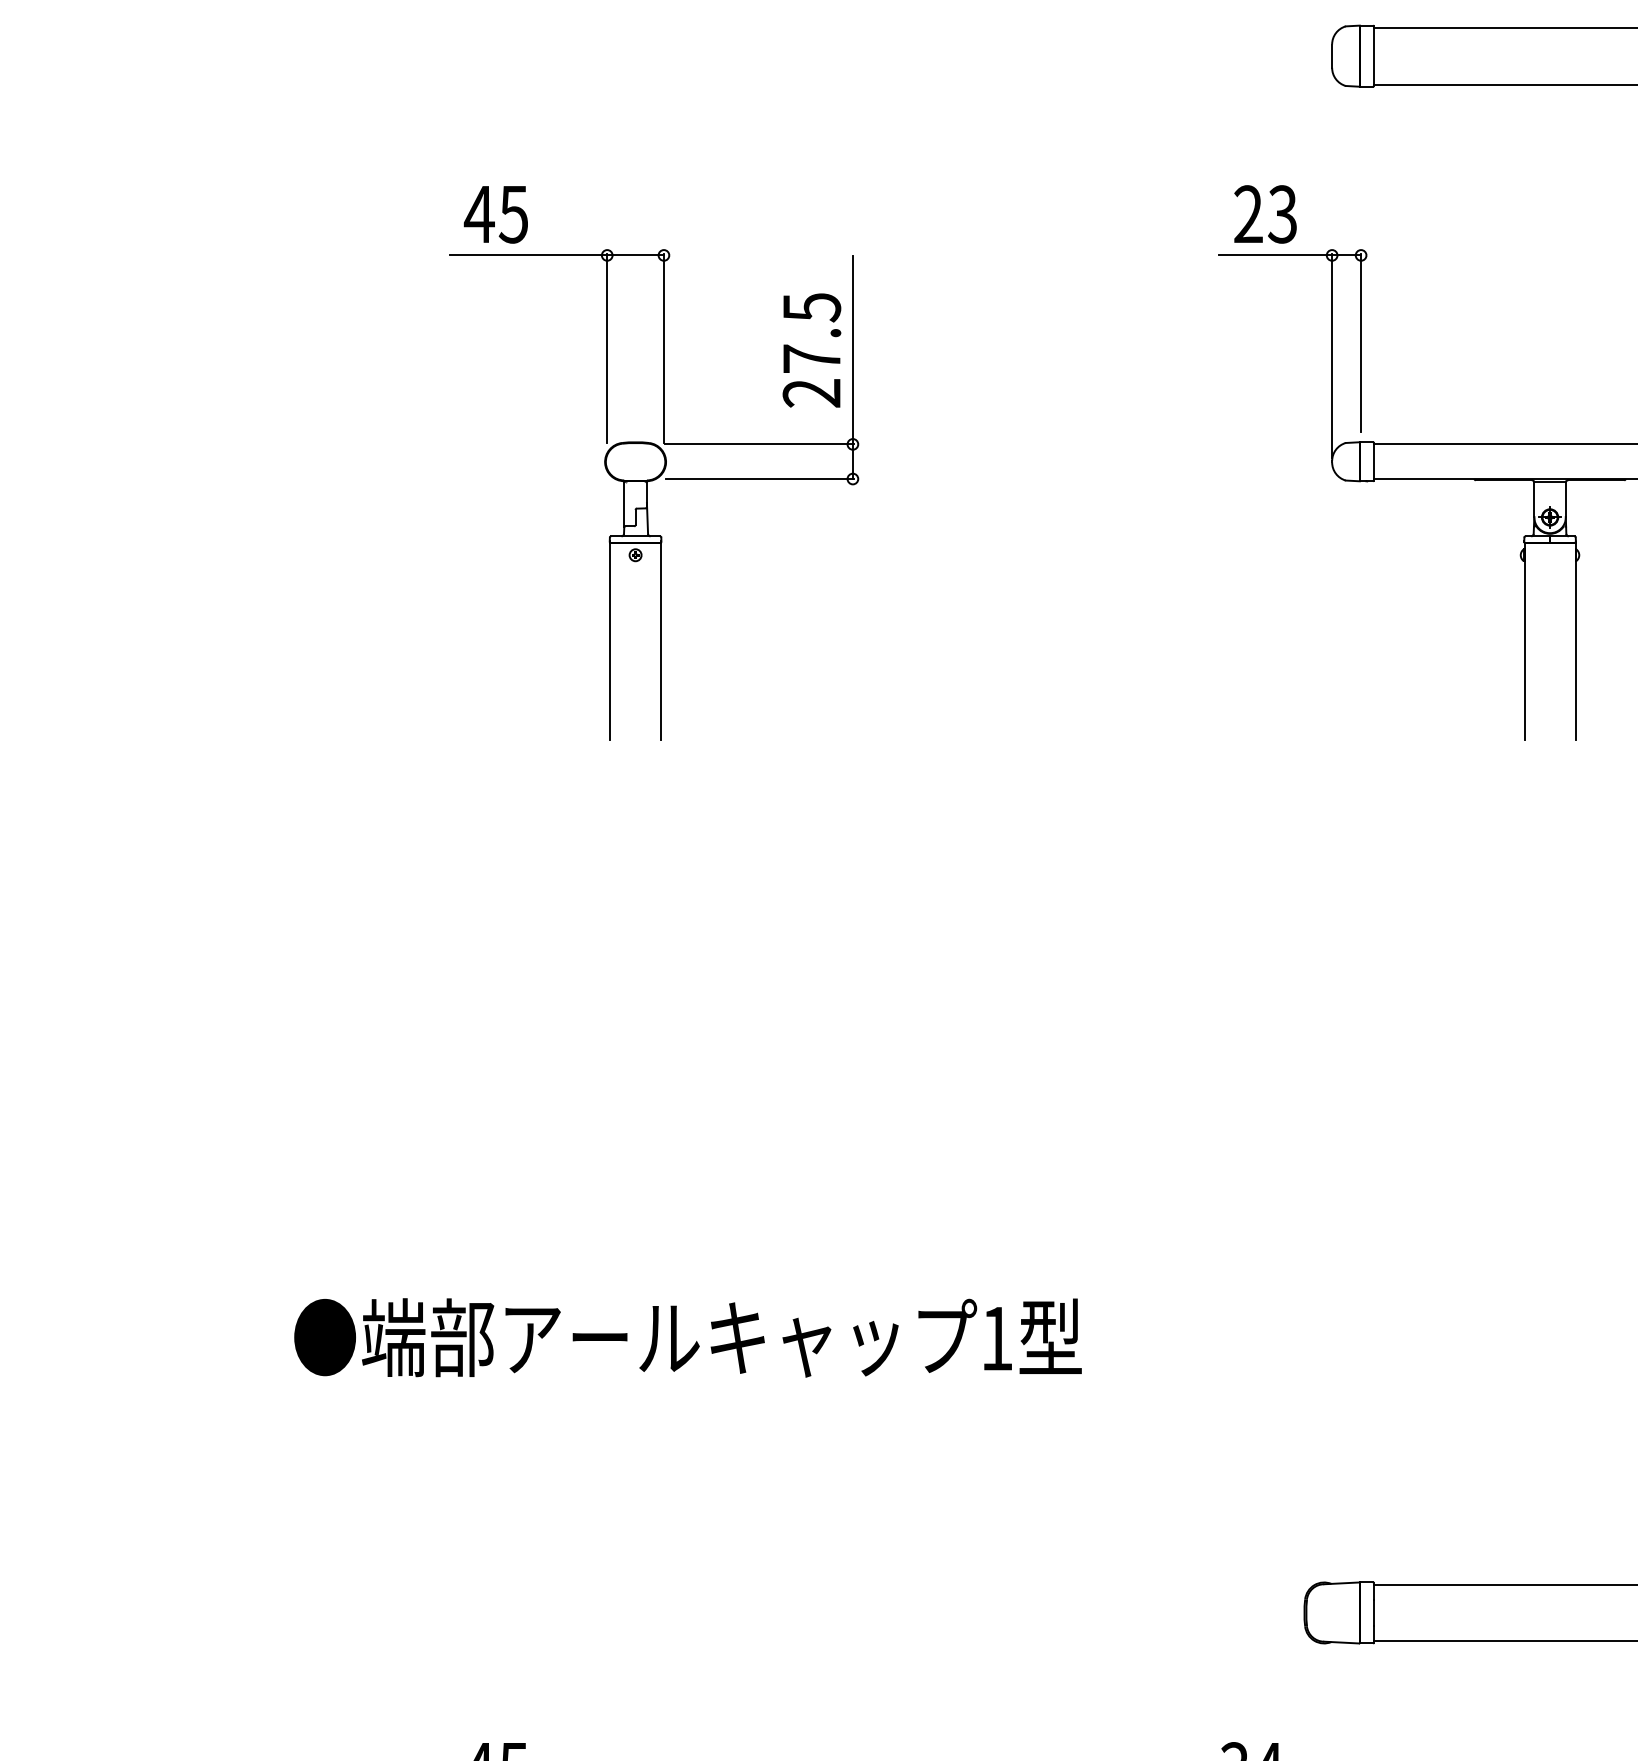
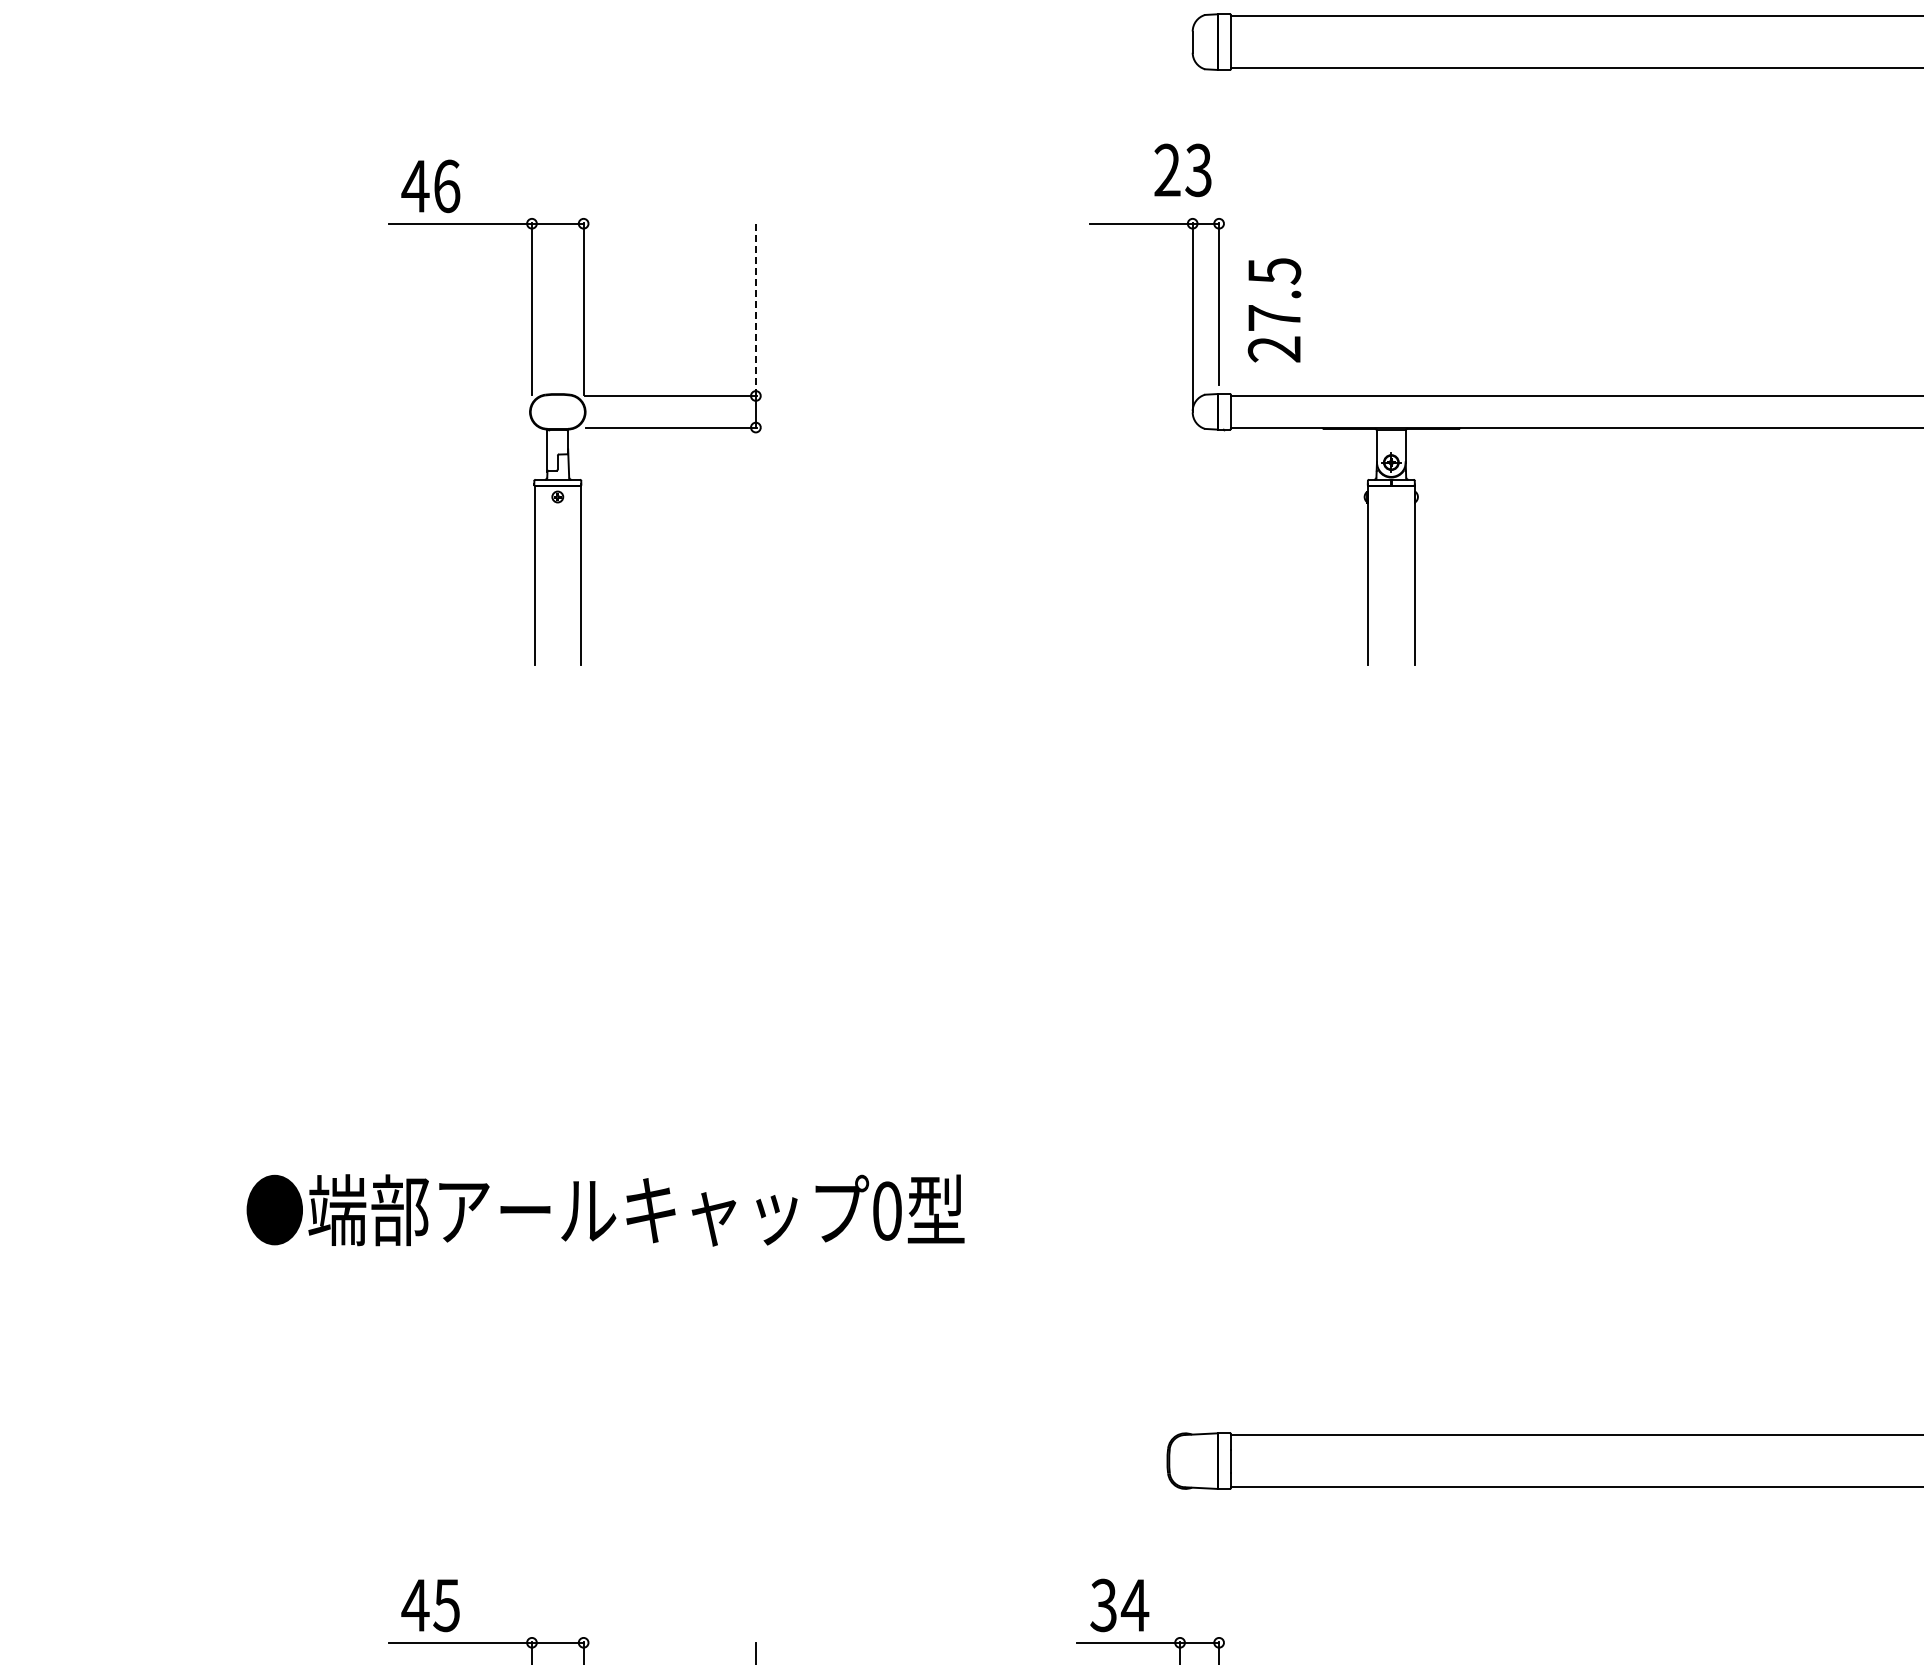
text: (513, 214) -> (446, 186), 45 -> 46
text: (1264, 214) -> (1182, 170), moved
line: (852, 349) -> (755, 309), solid -> dashed
text: (811, 350) -> (1274, 310), moved
text: (997, 1338) -> (887, 1210), 1 -> 0

